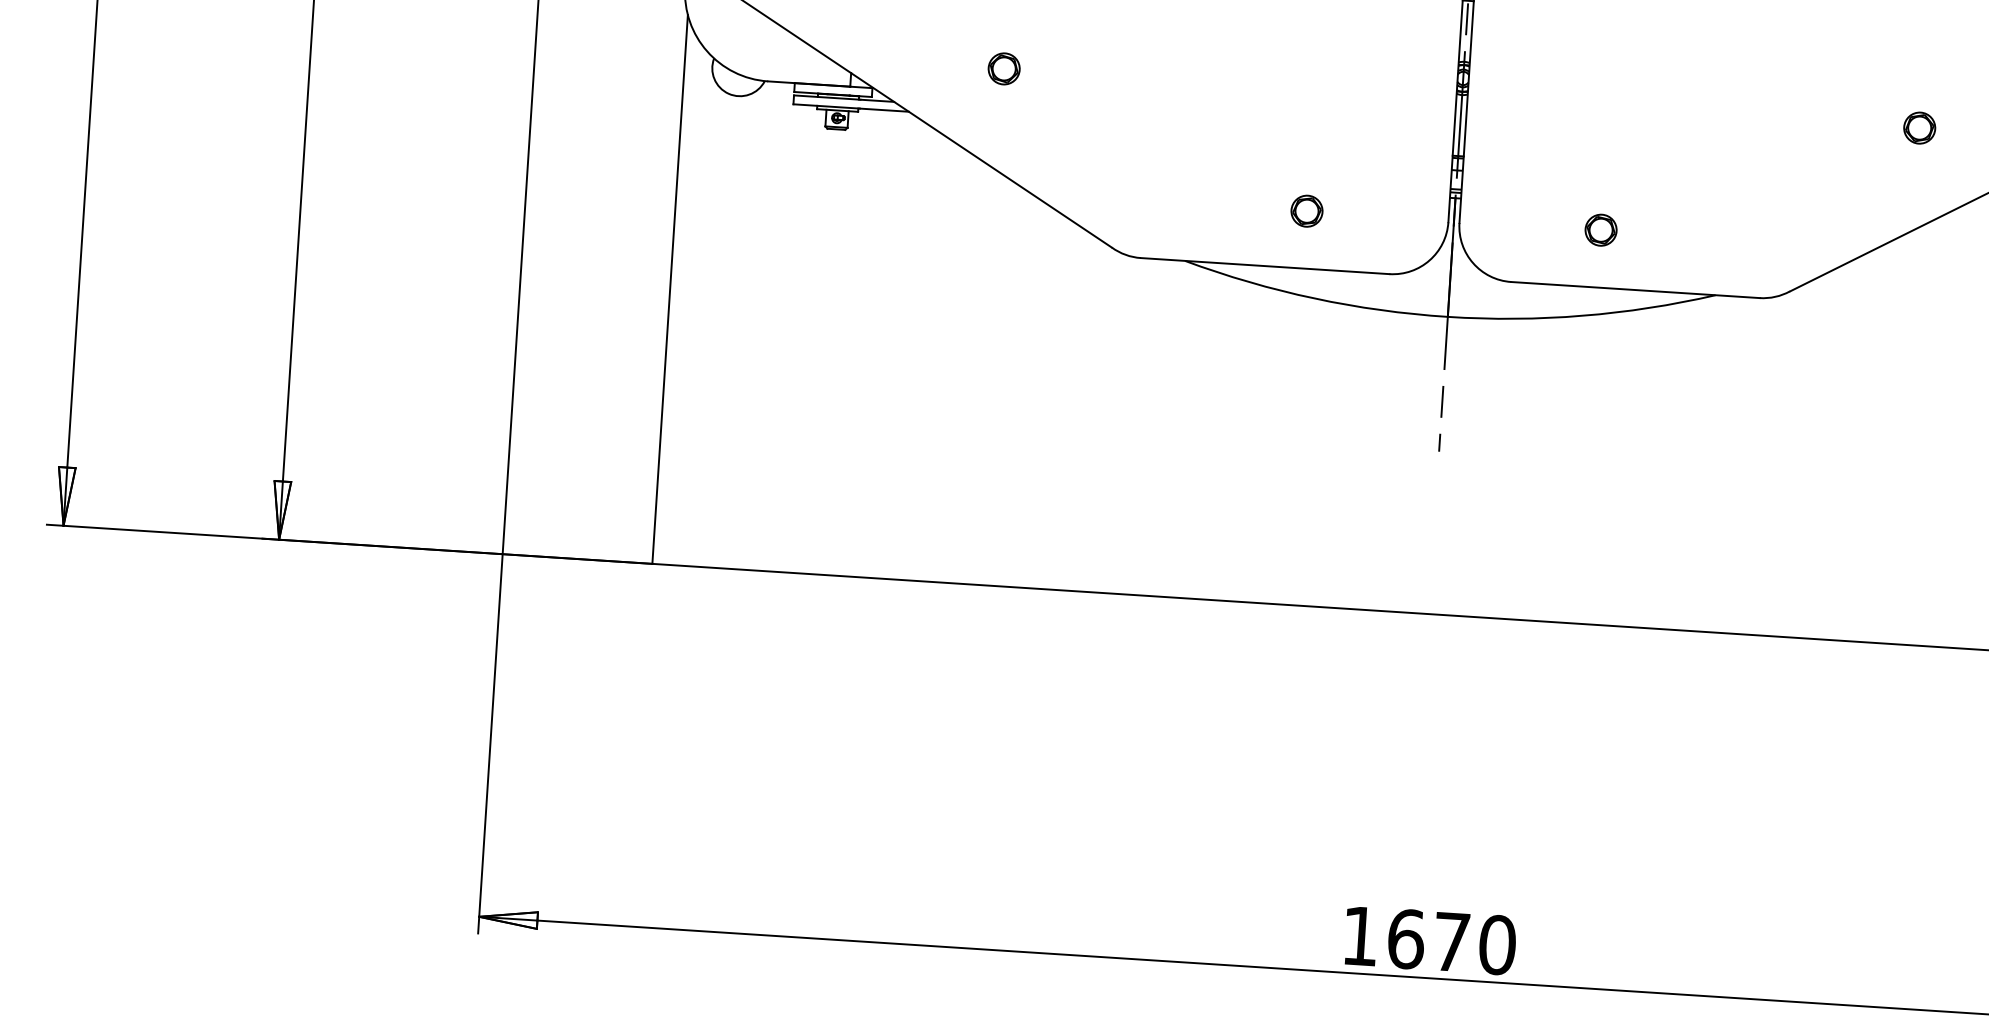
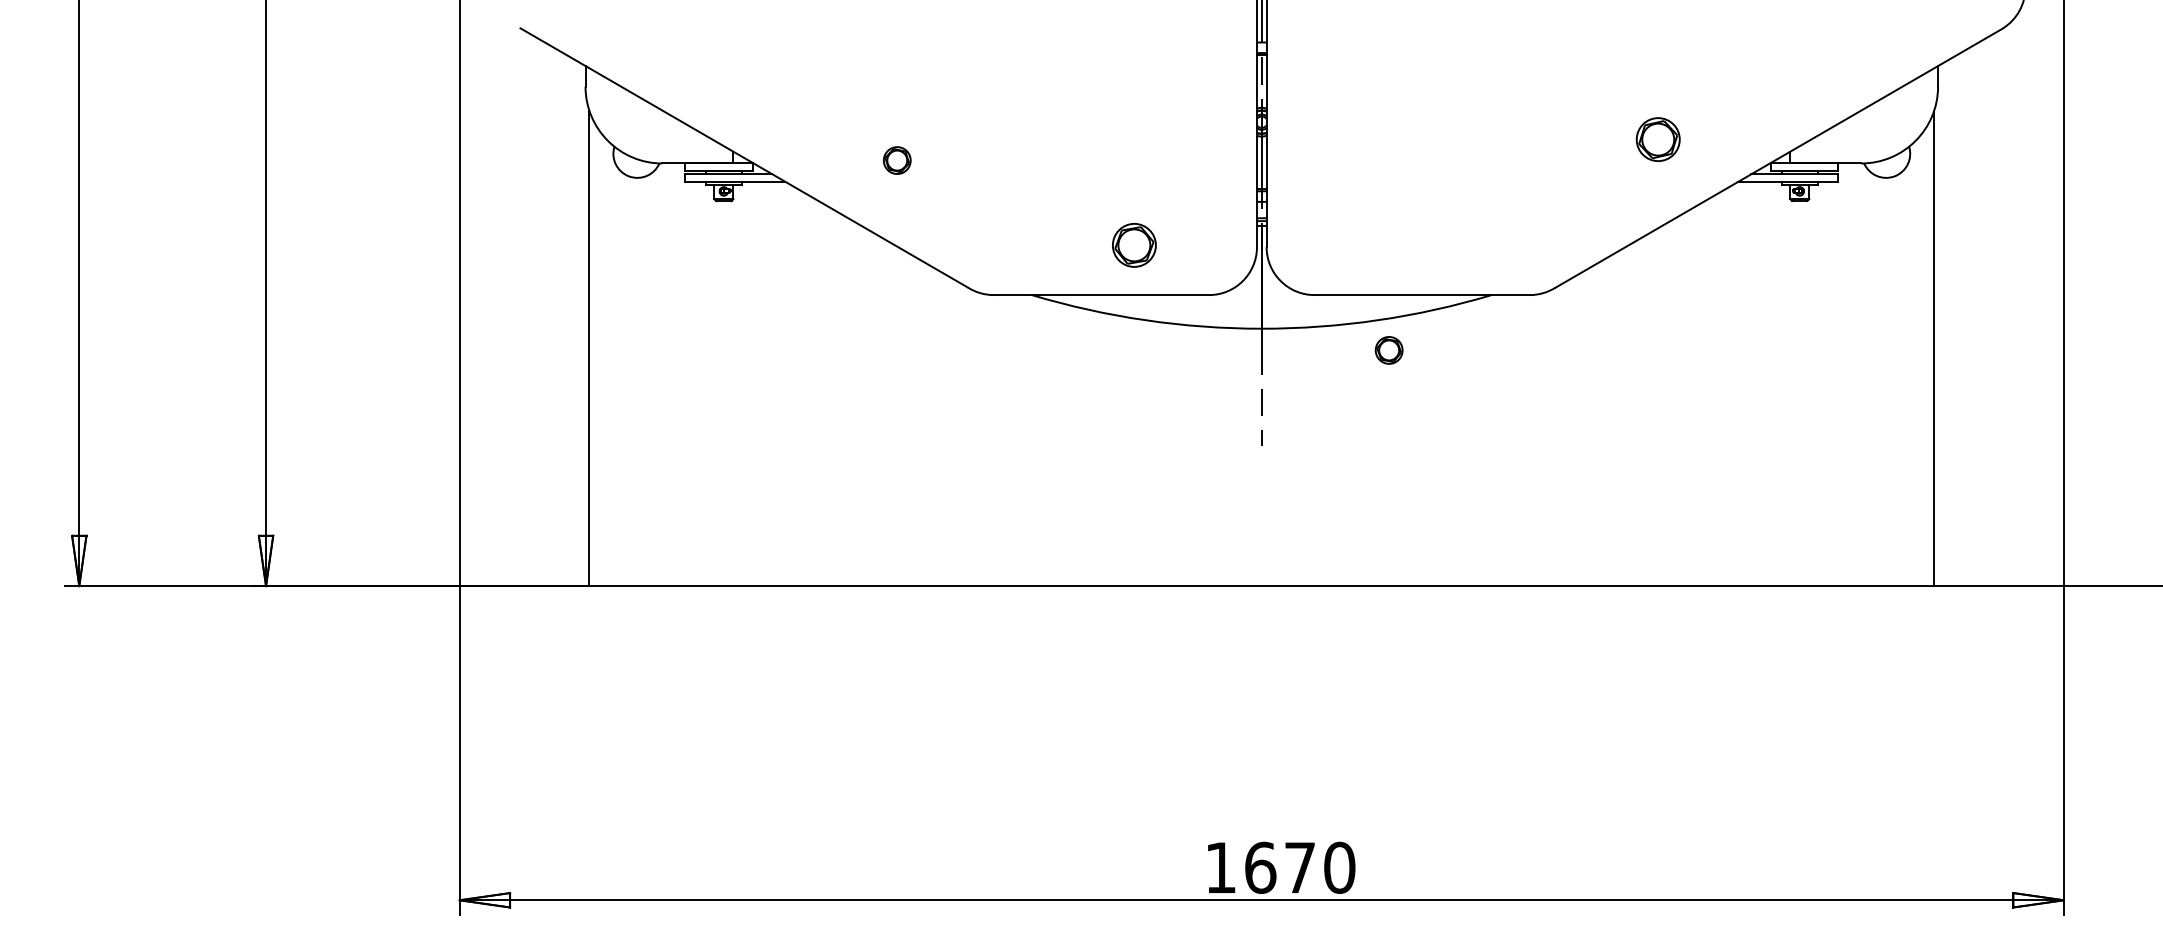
part: (1003, 68) -> (896, 160), moved
part: (1919, 128) -> (1658, 139), size x1.6
part: (1307, 211) -> (1134, 245), size x1.6
part: (1600, 230) -> (1388, 350), moved

